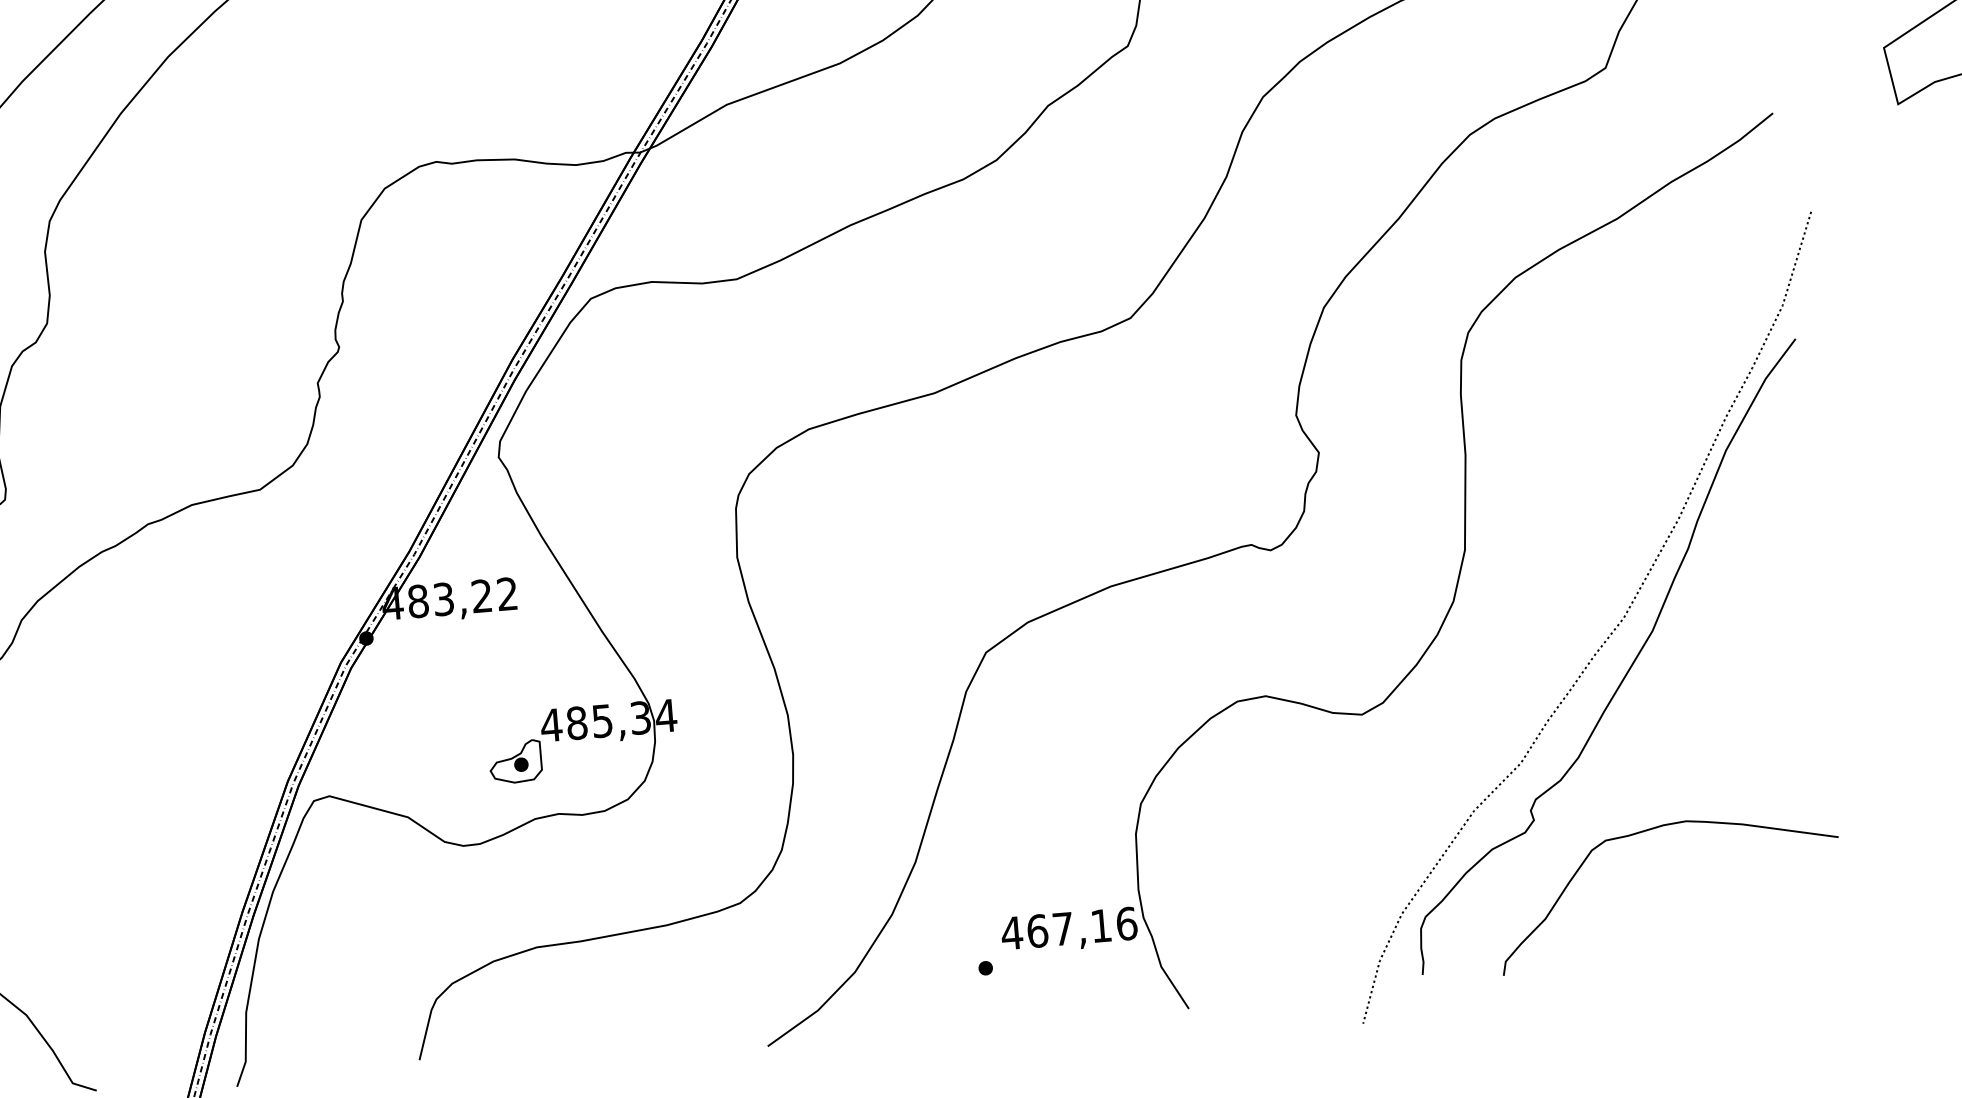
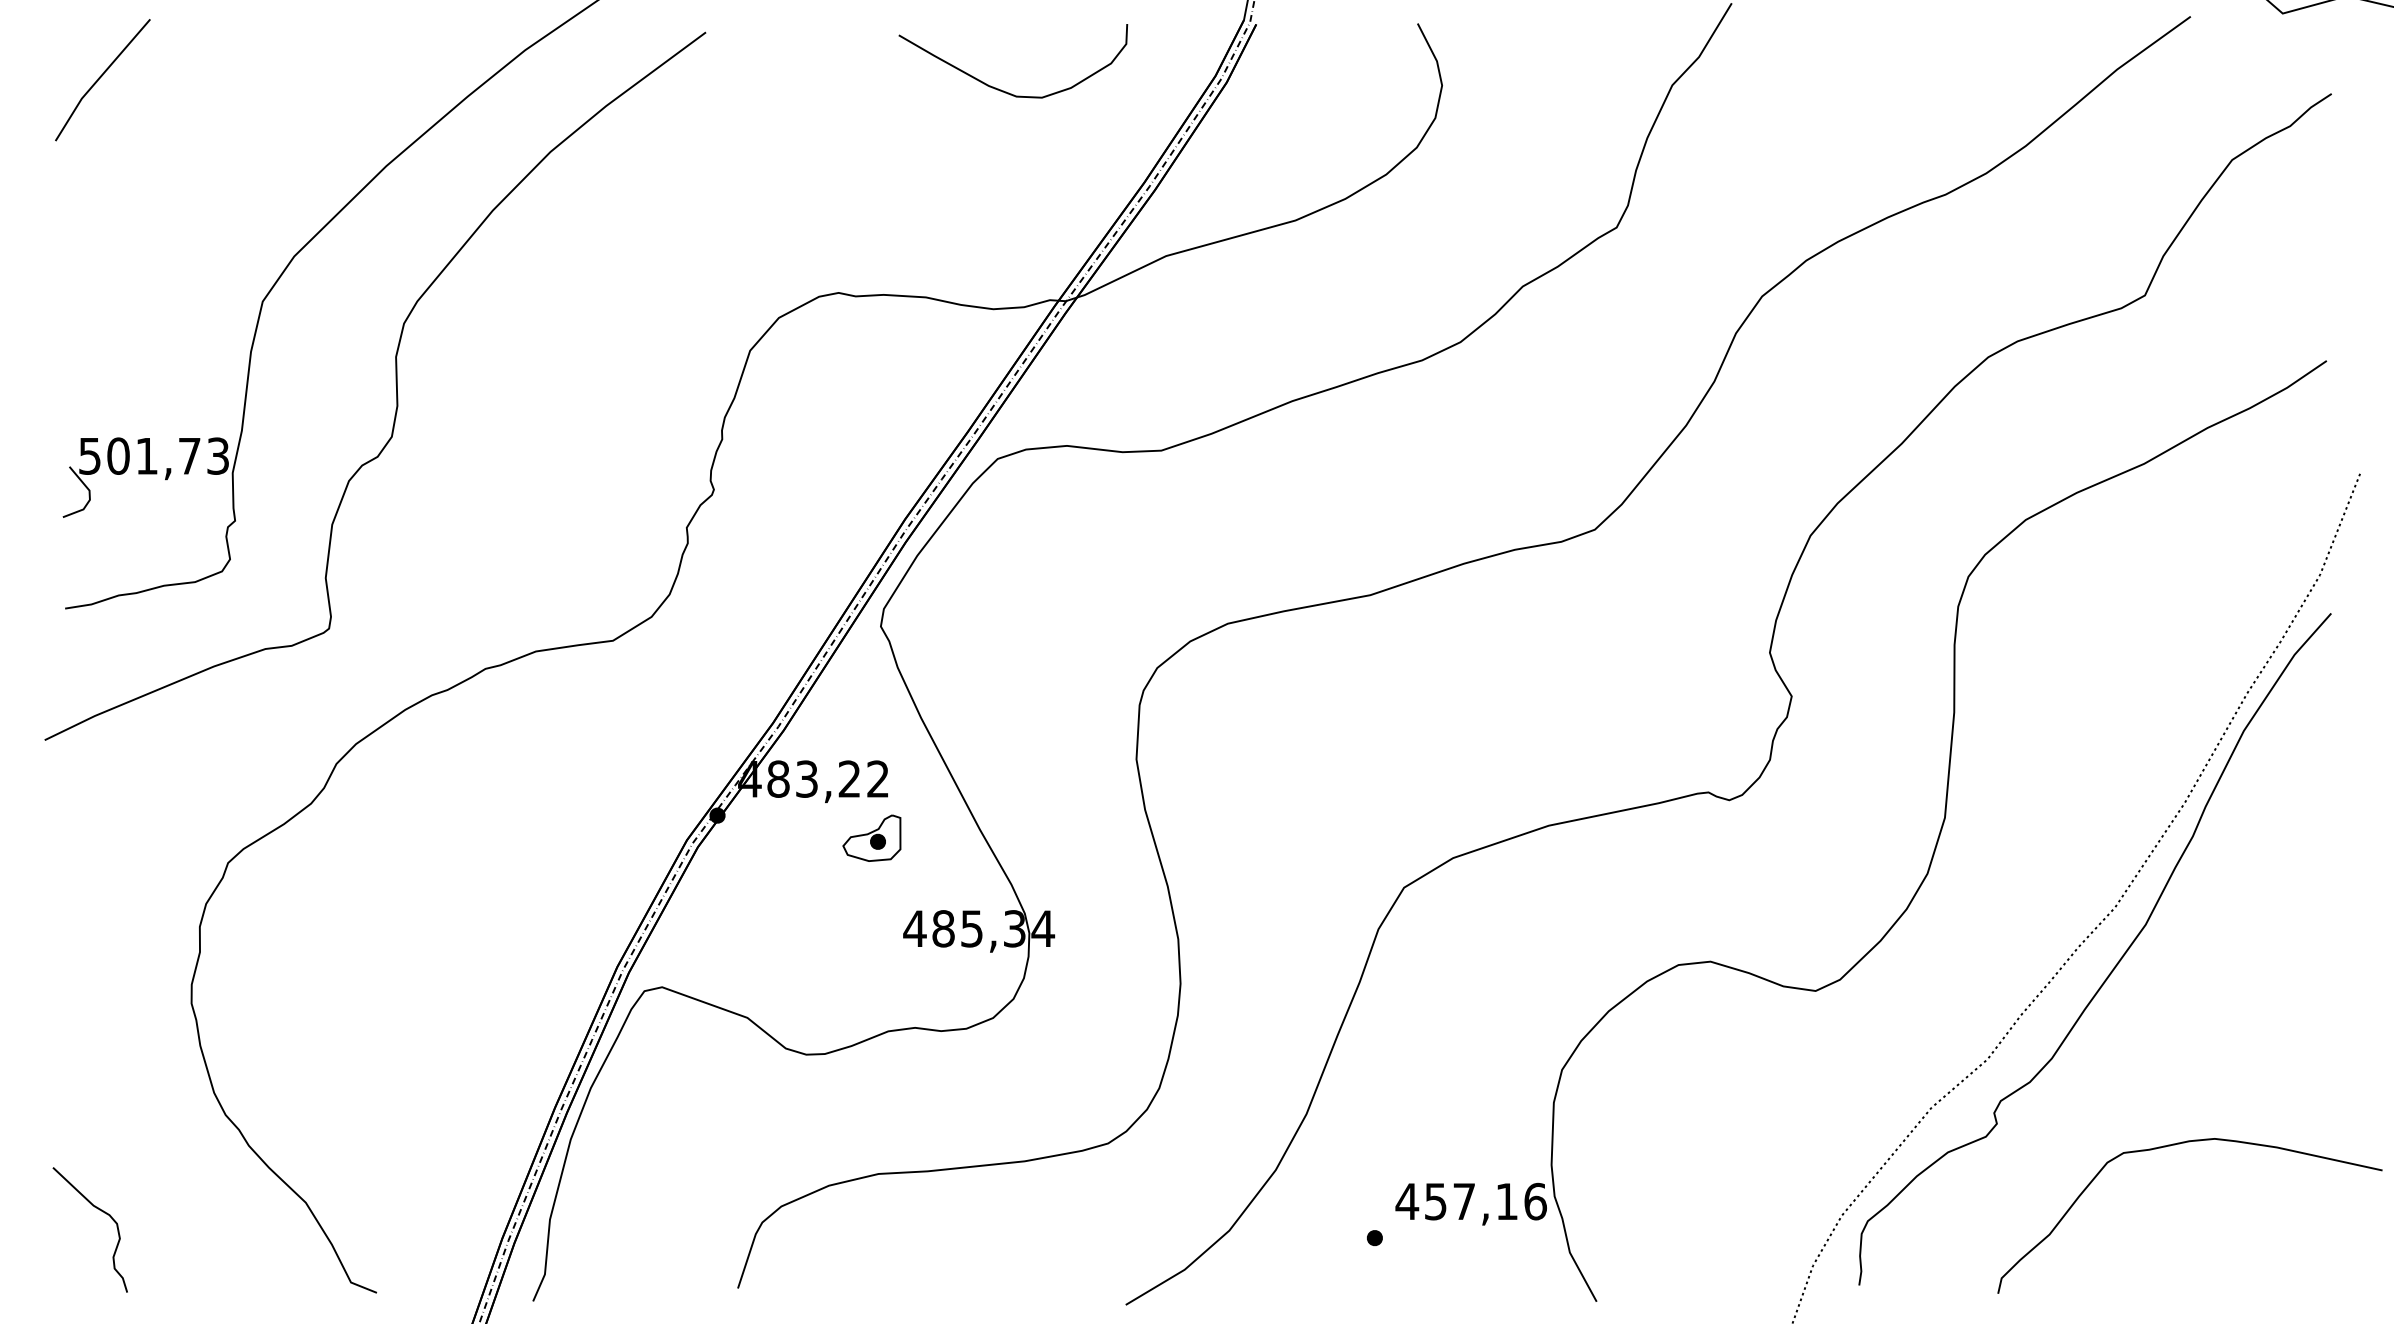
part: (515, 761) -> (871, 837), moved
curve: (1651, 830) -> (2175, 1145), moved
text: (1037, 931) -> (1435, 1201), 467,16 -> 457,16

